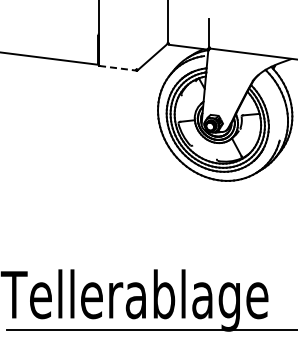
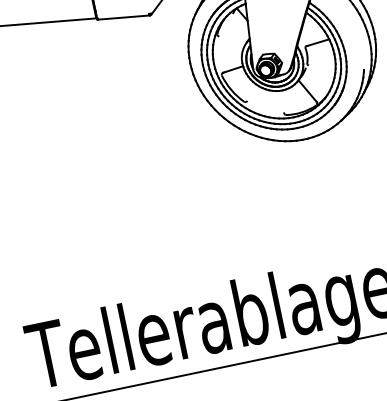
line: (117, 68) -> (123, 17), dashed -> solid

